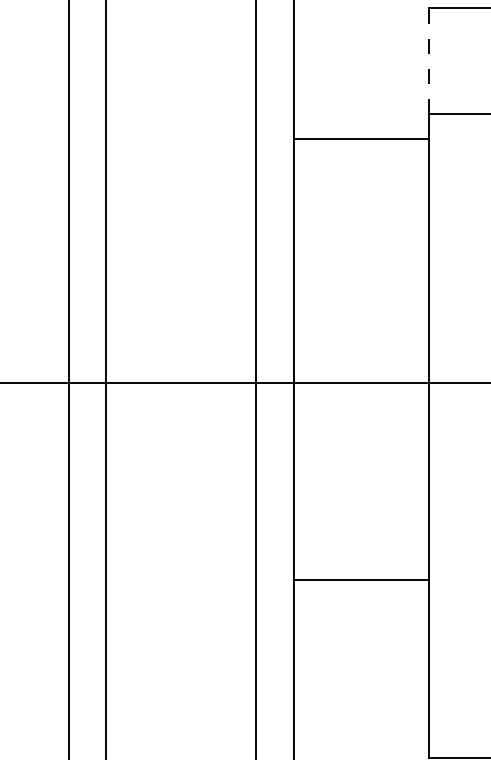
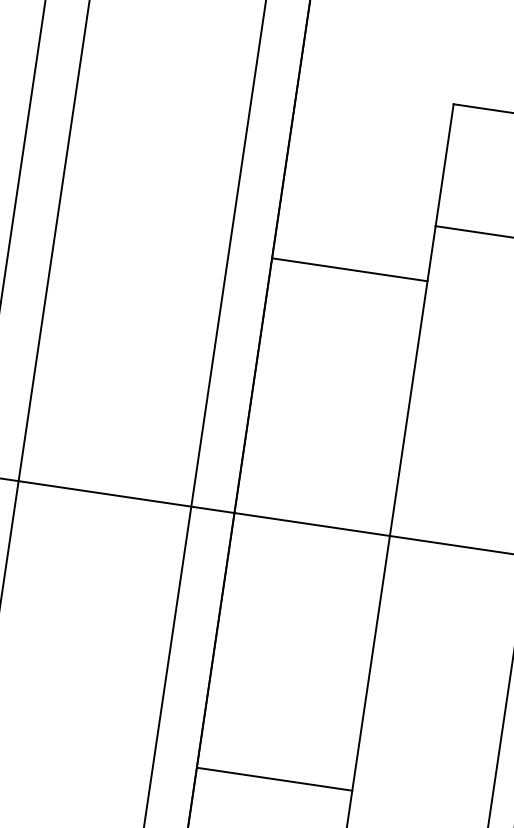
line: (428, 61) -> (444, 165), dashed -> solid
line: (360, 139) -> (349, 270), moved
line: (360, 579) -> (273, 779), moved

